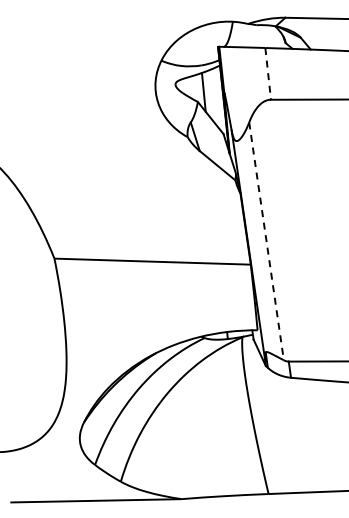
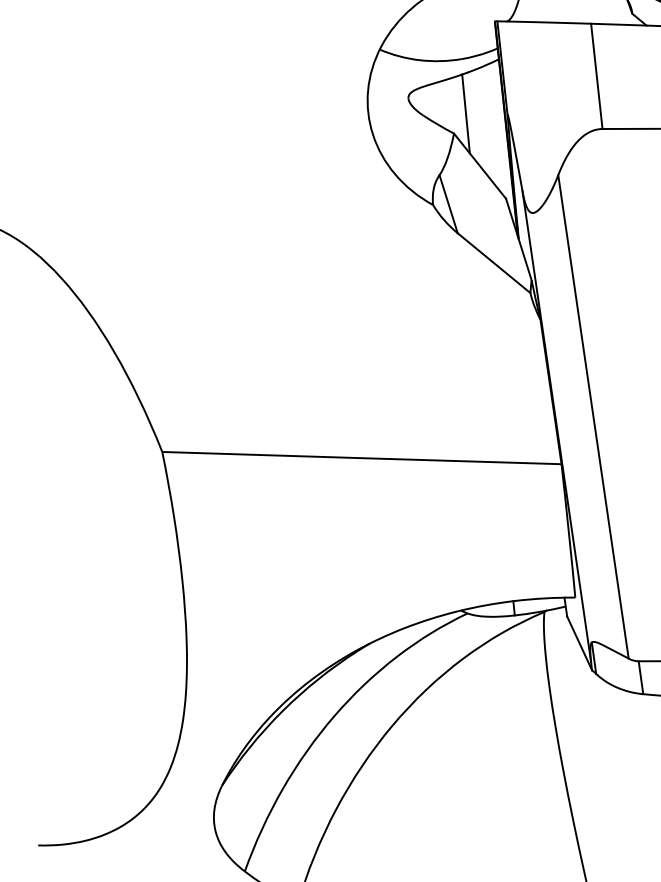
line: (268, 74) -> (597, 77), dashed -> solid
line: (266, 241) -> (593, 417), dashed -> solid

